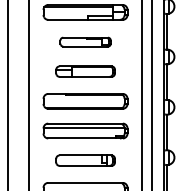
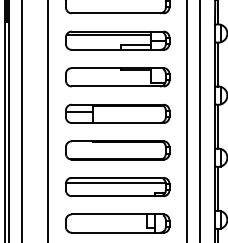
part: (85, 42) -> (117, 77), size x1.67
part: (85, 71) -> (117, 113), size x1.43
part: (85, 160) -> (117, 223), size x1.43

